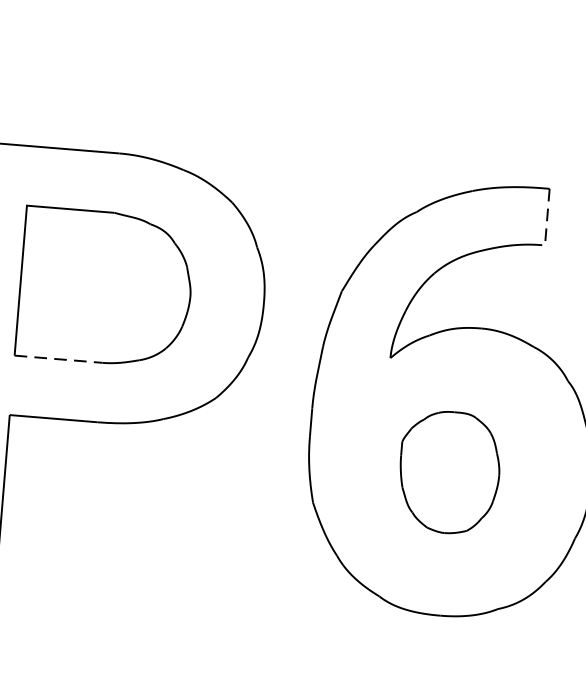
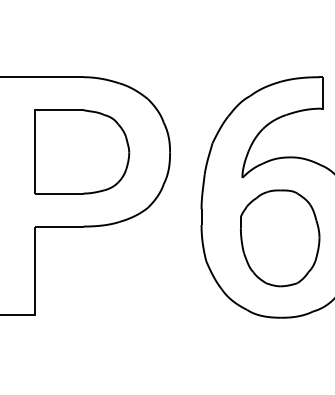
line: (546, 219) -> (322, 94), dashed -> solid
line: (58, 359) -> (59, 193), dashed -> solid
part: (450, 472) -> (280, 238), size x1.43

